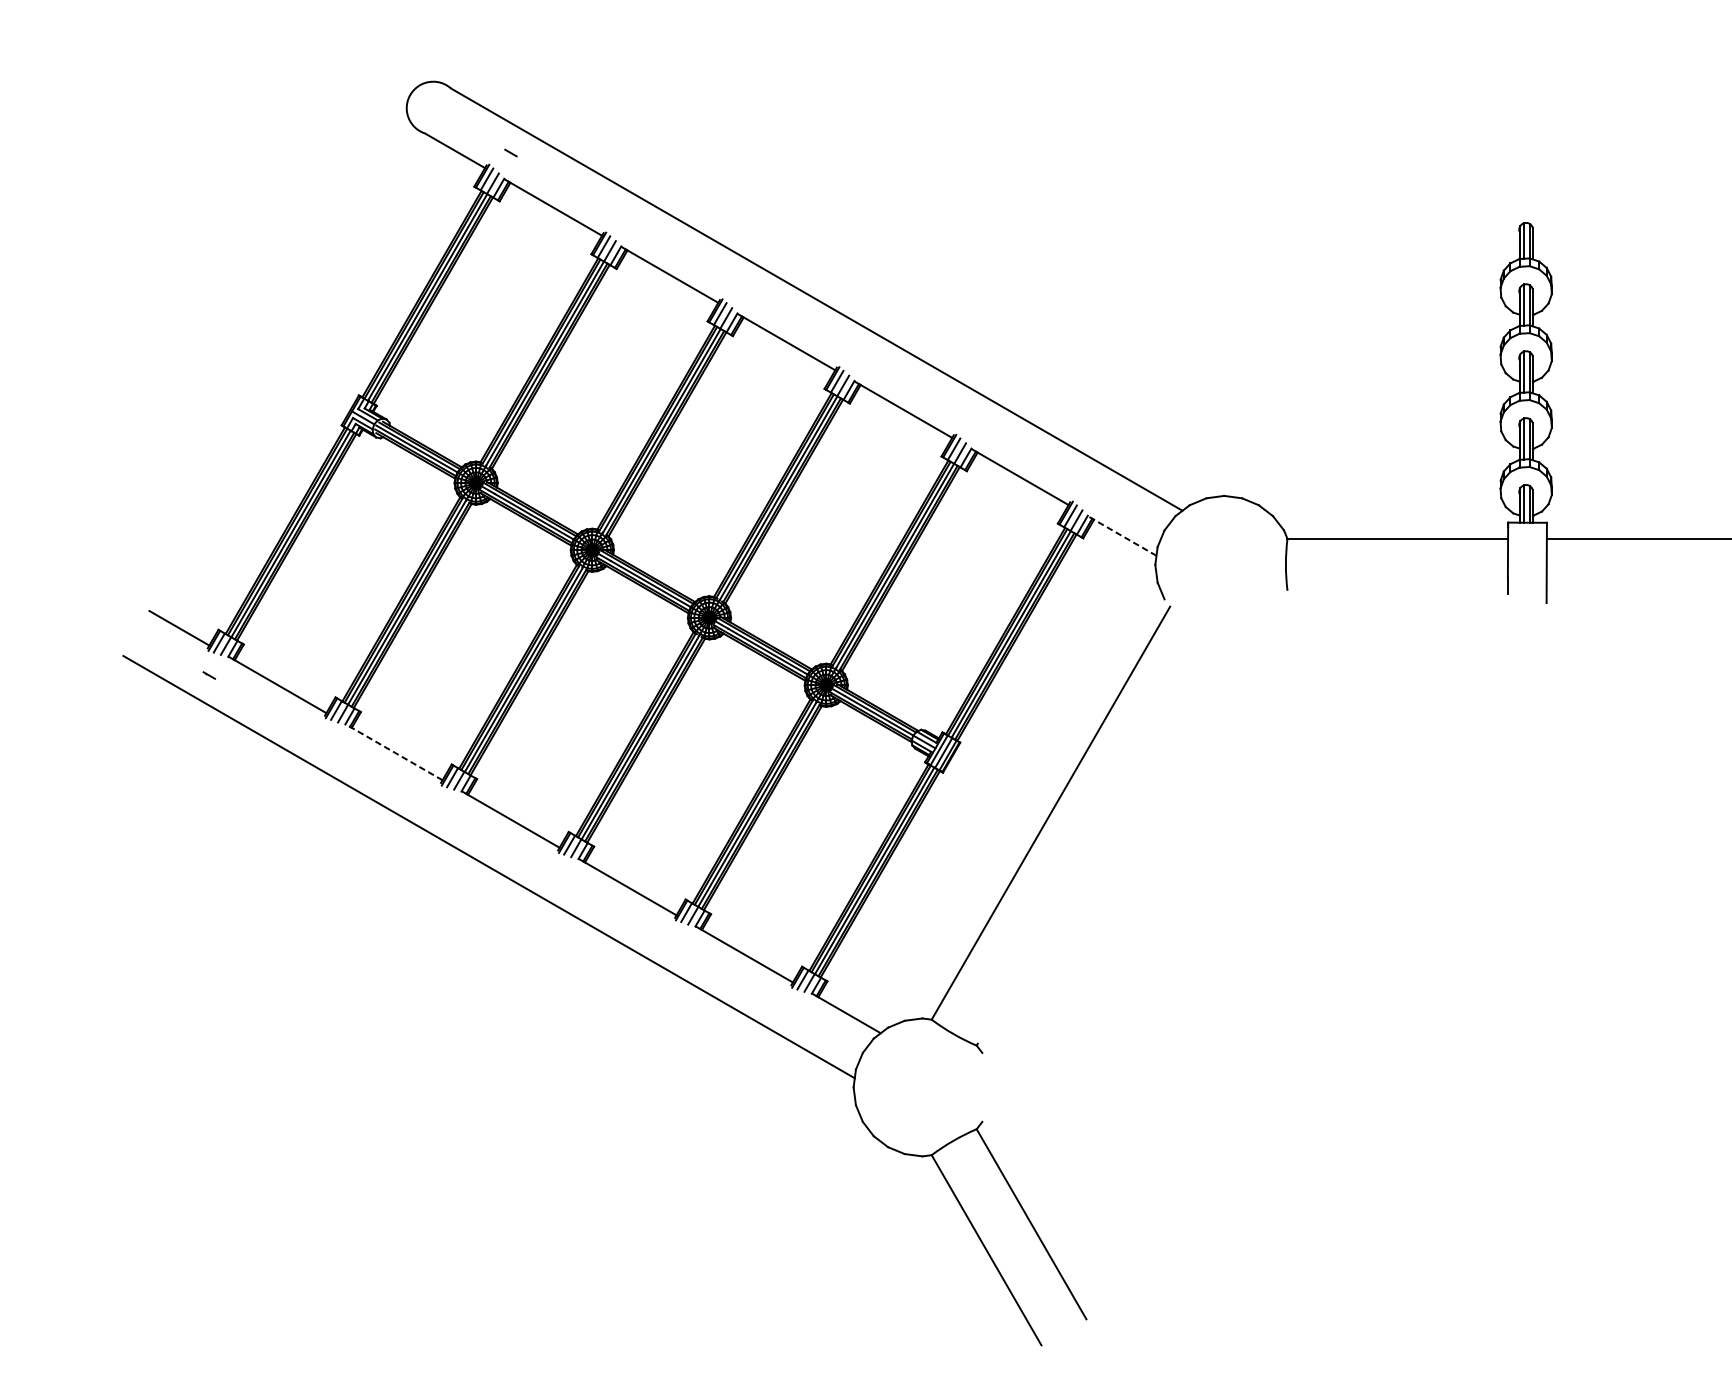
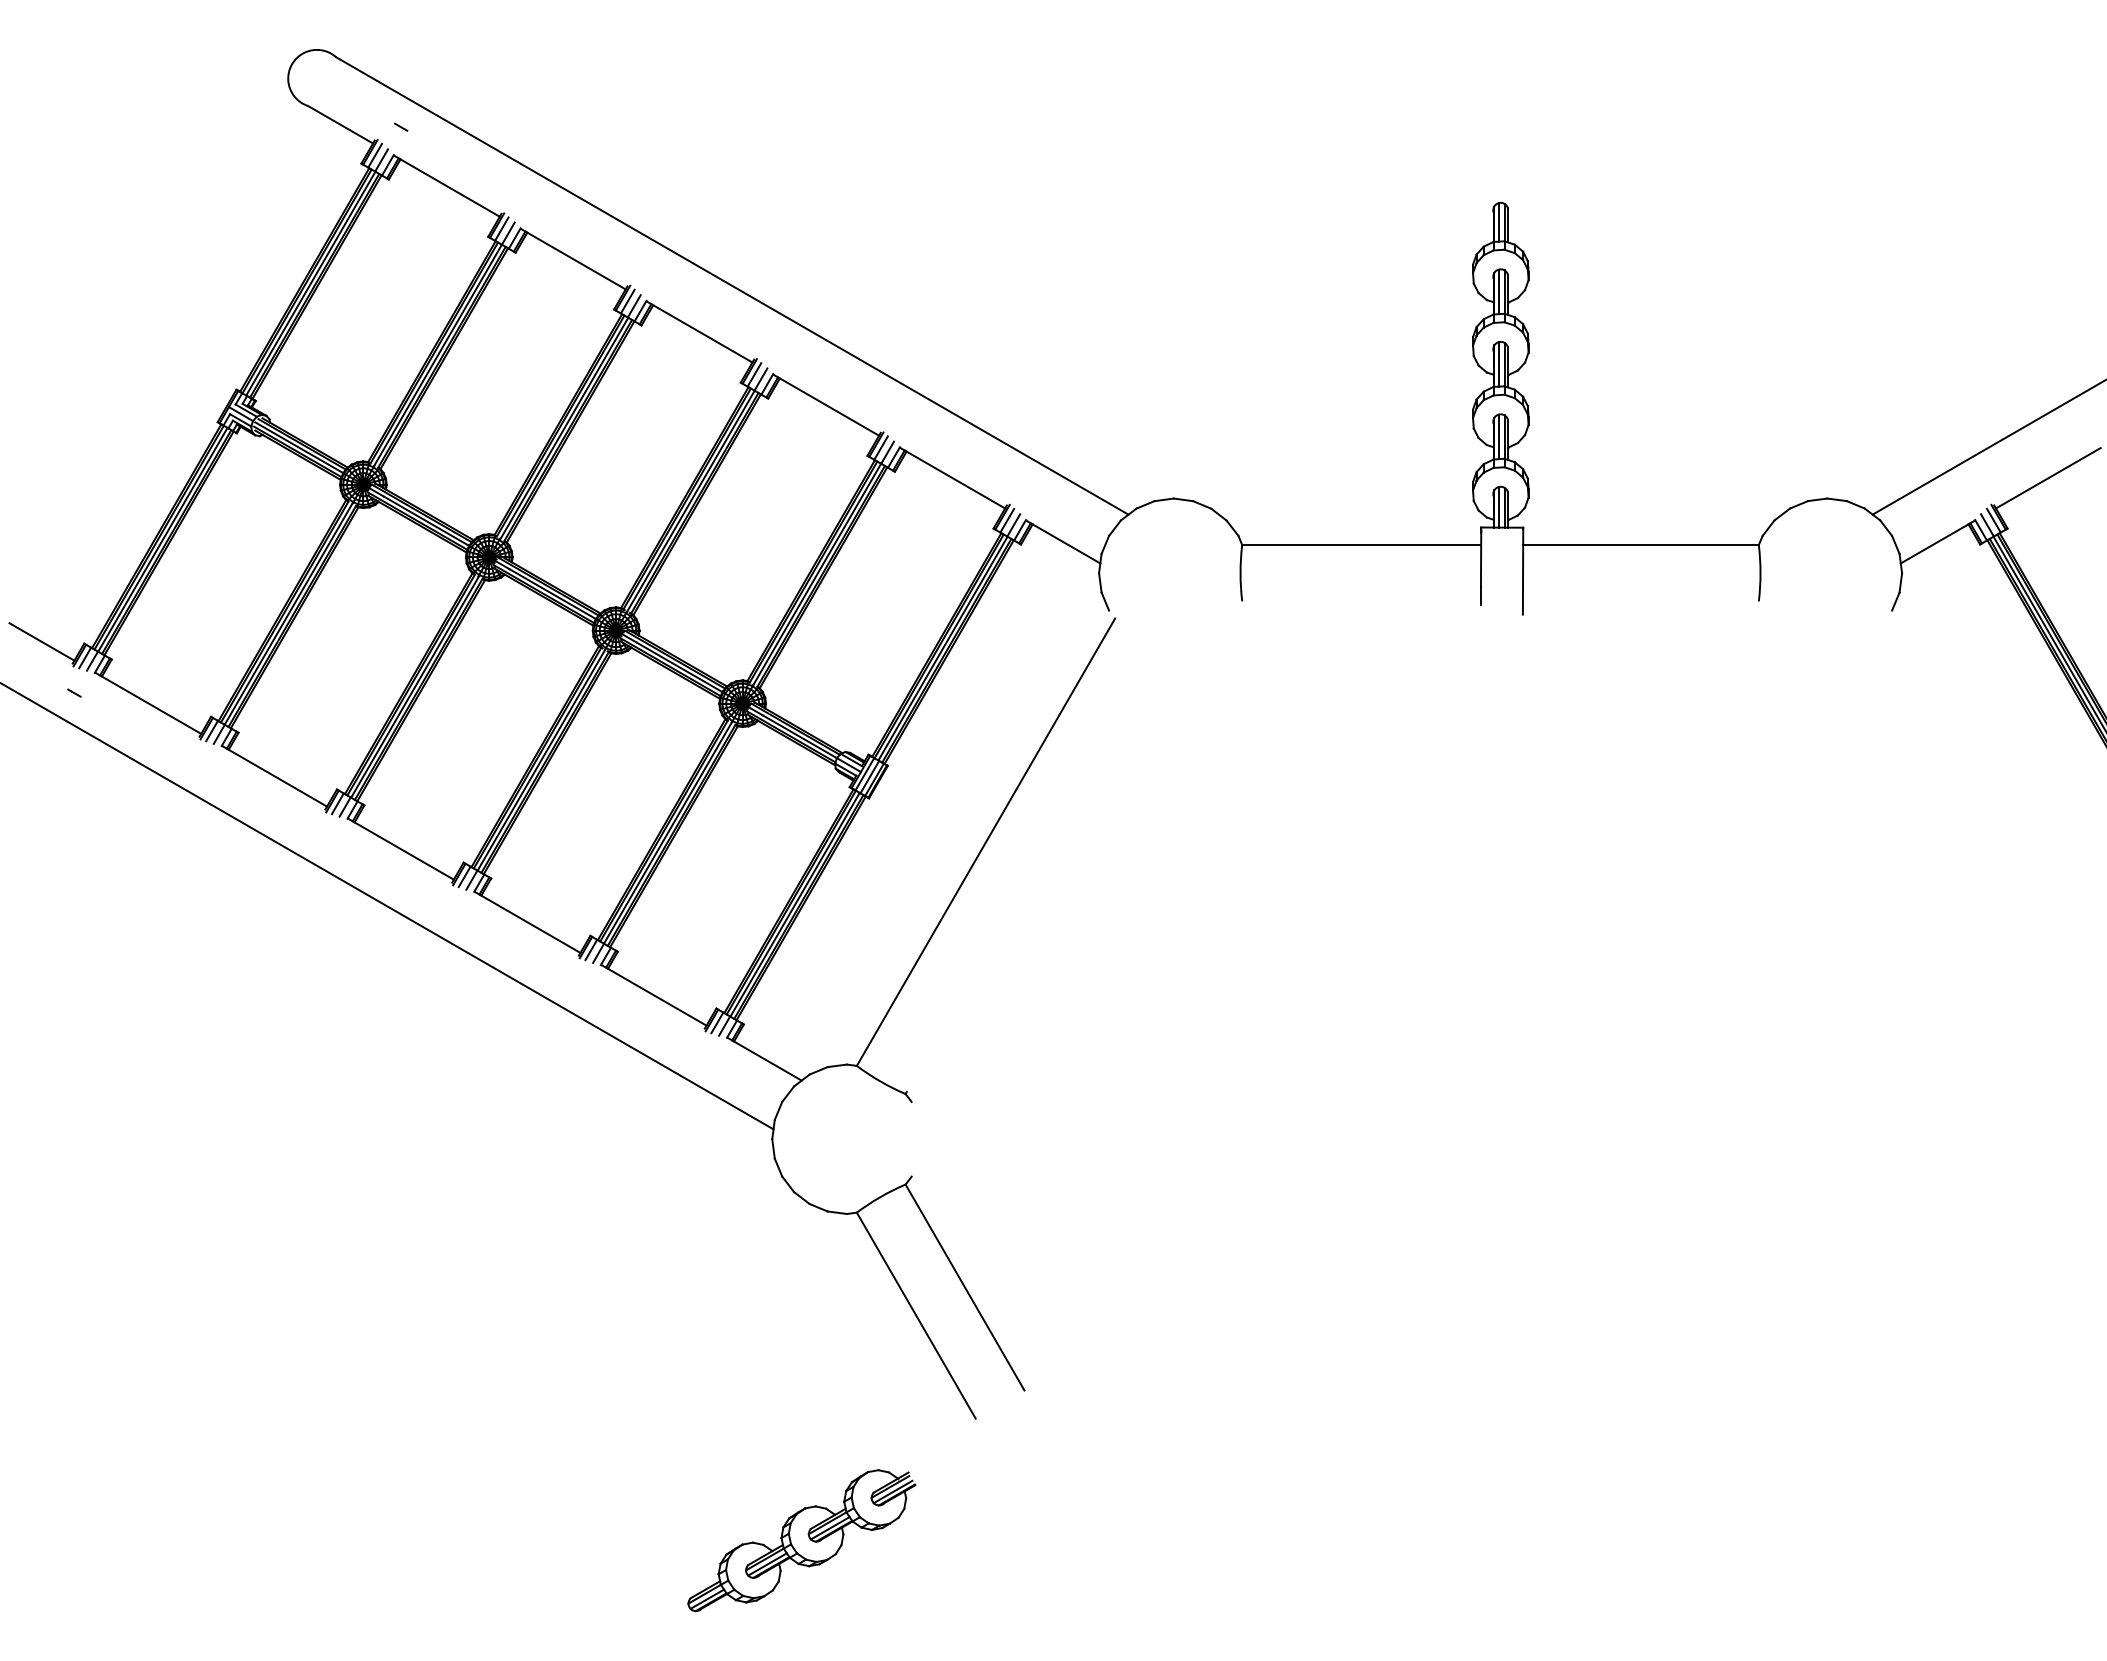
line: (1122, 535) -> (1063, 541), dashed -> solid
line: (394, 752) -> (274, 776), dashed -> solid

